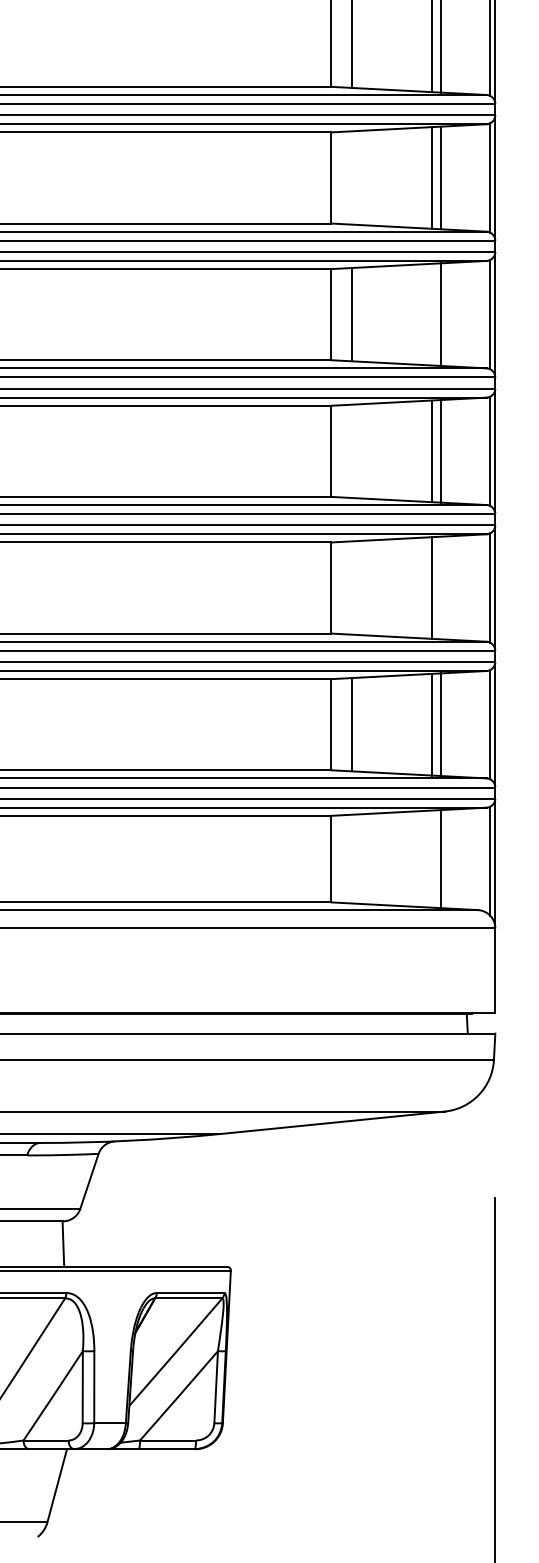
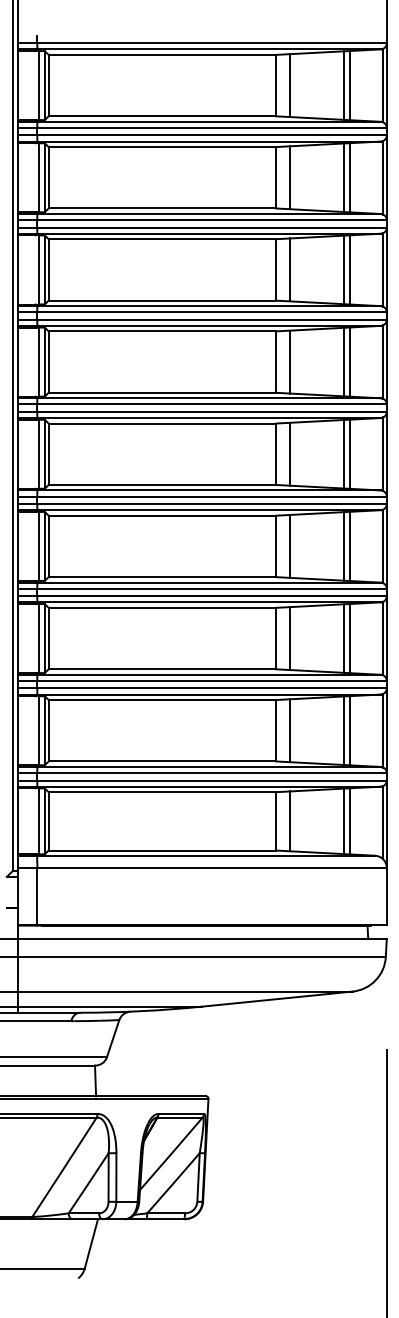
line: (351, 177) -> (289, 361), added
line: (432, 313) -> (344, 453), added
line: (351, 449) -> (289, 545), added
line: (351, 587) -> (289, 638), added
line: (440, 587) -> (349, 638), added
line: (351, 859) -> (289, 821), added
line: (432, 859) -> (344, 821), added

